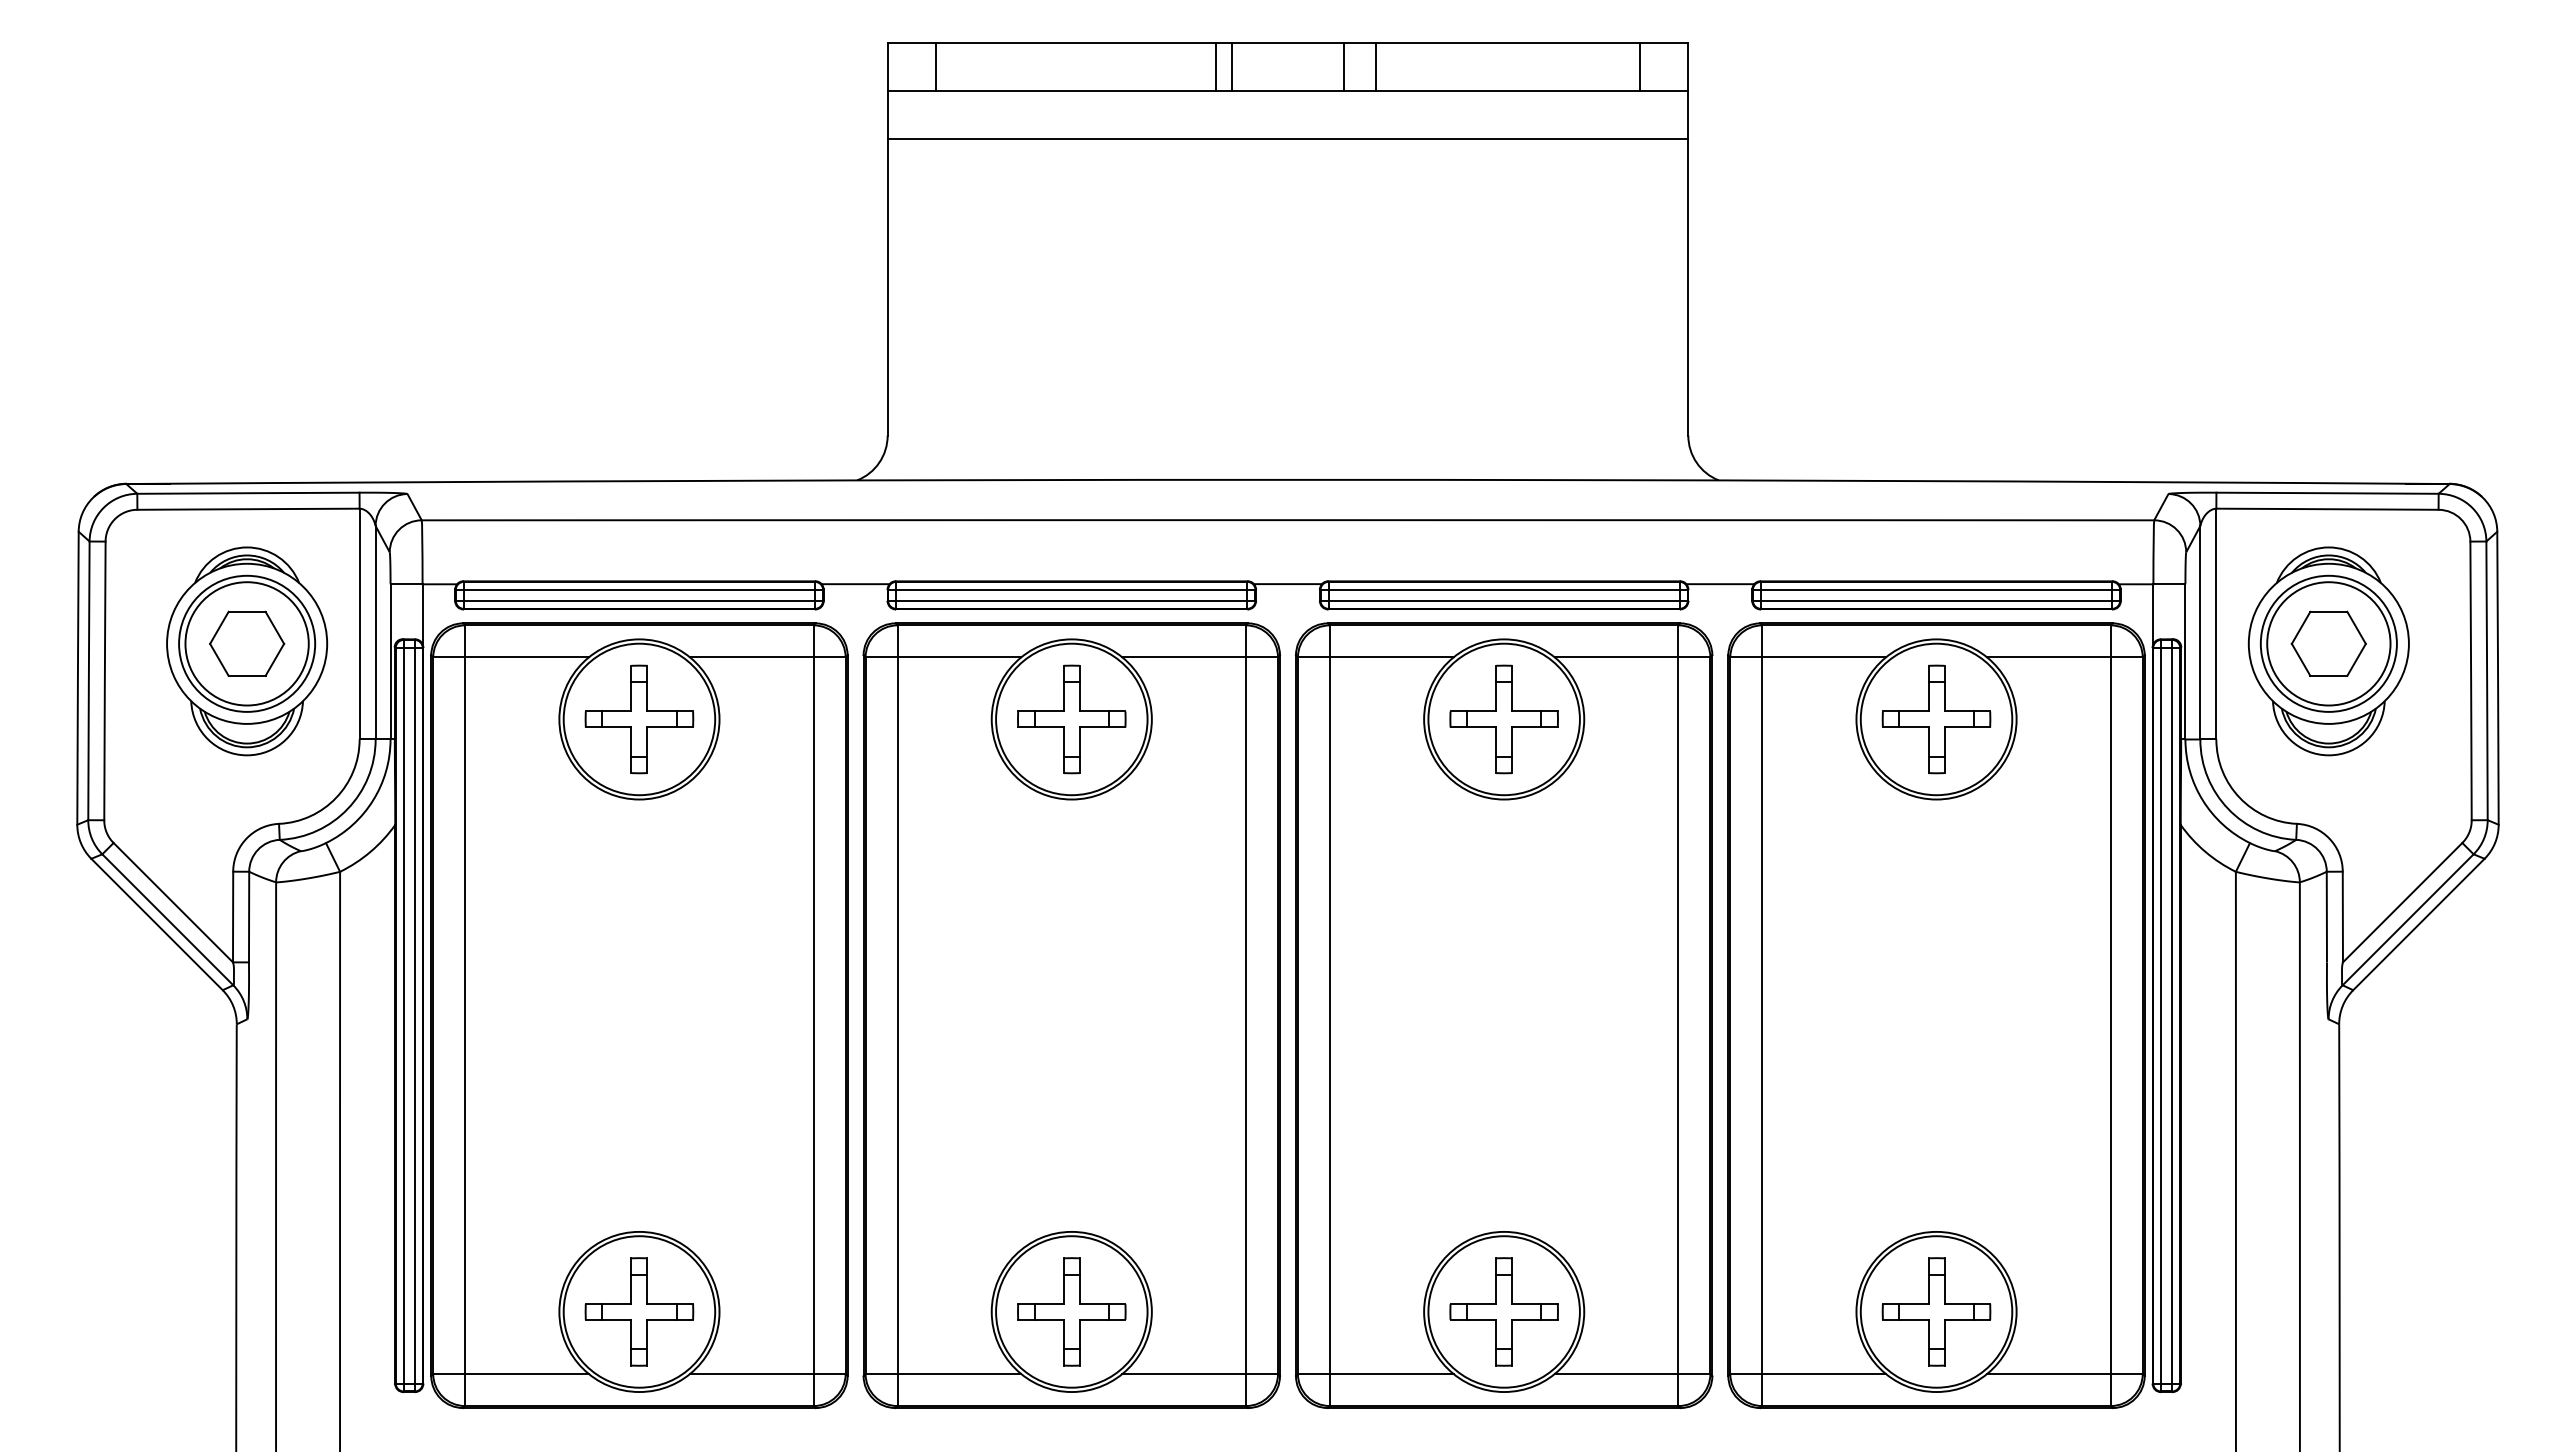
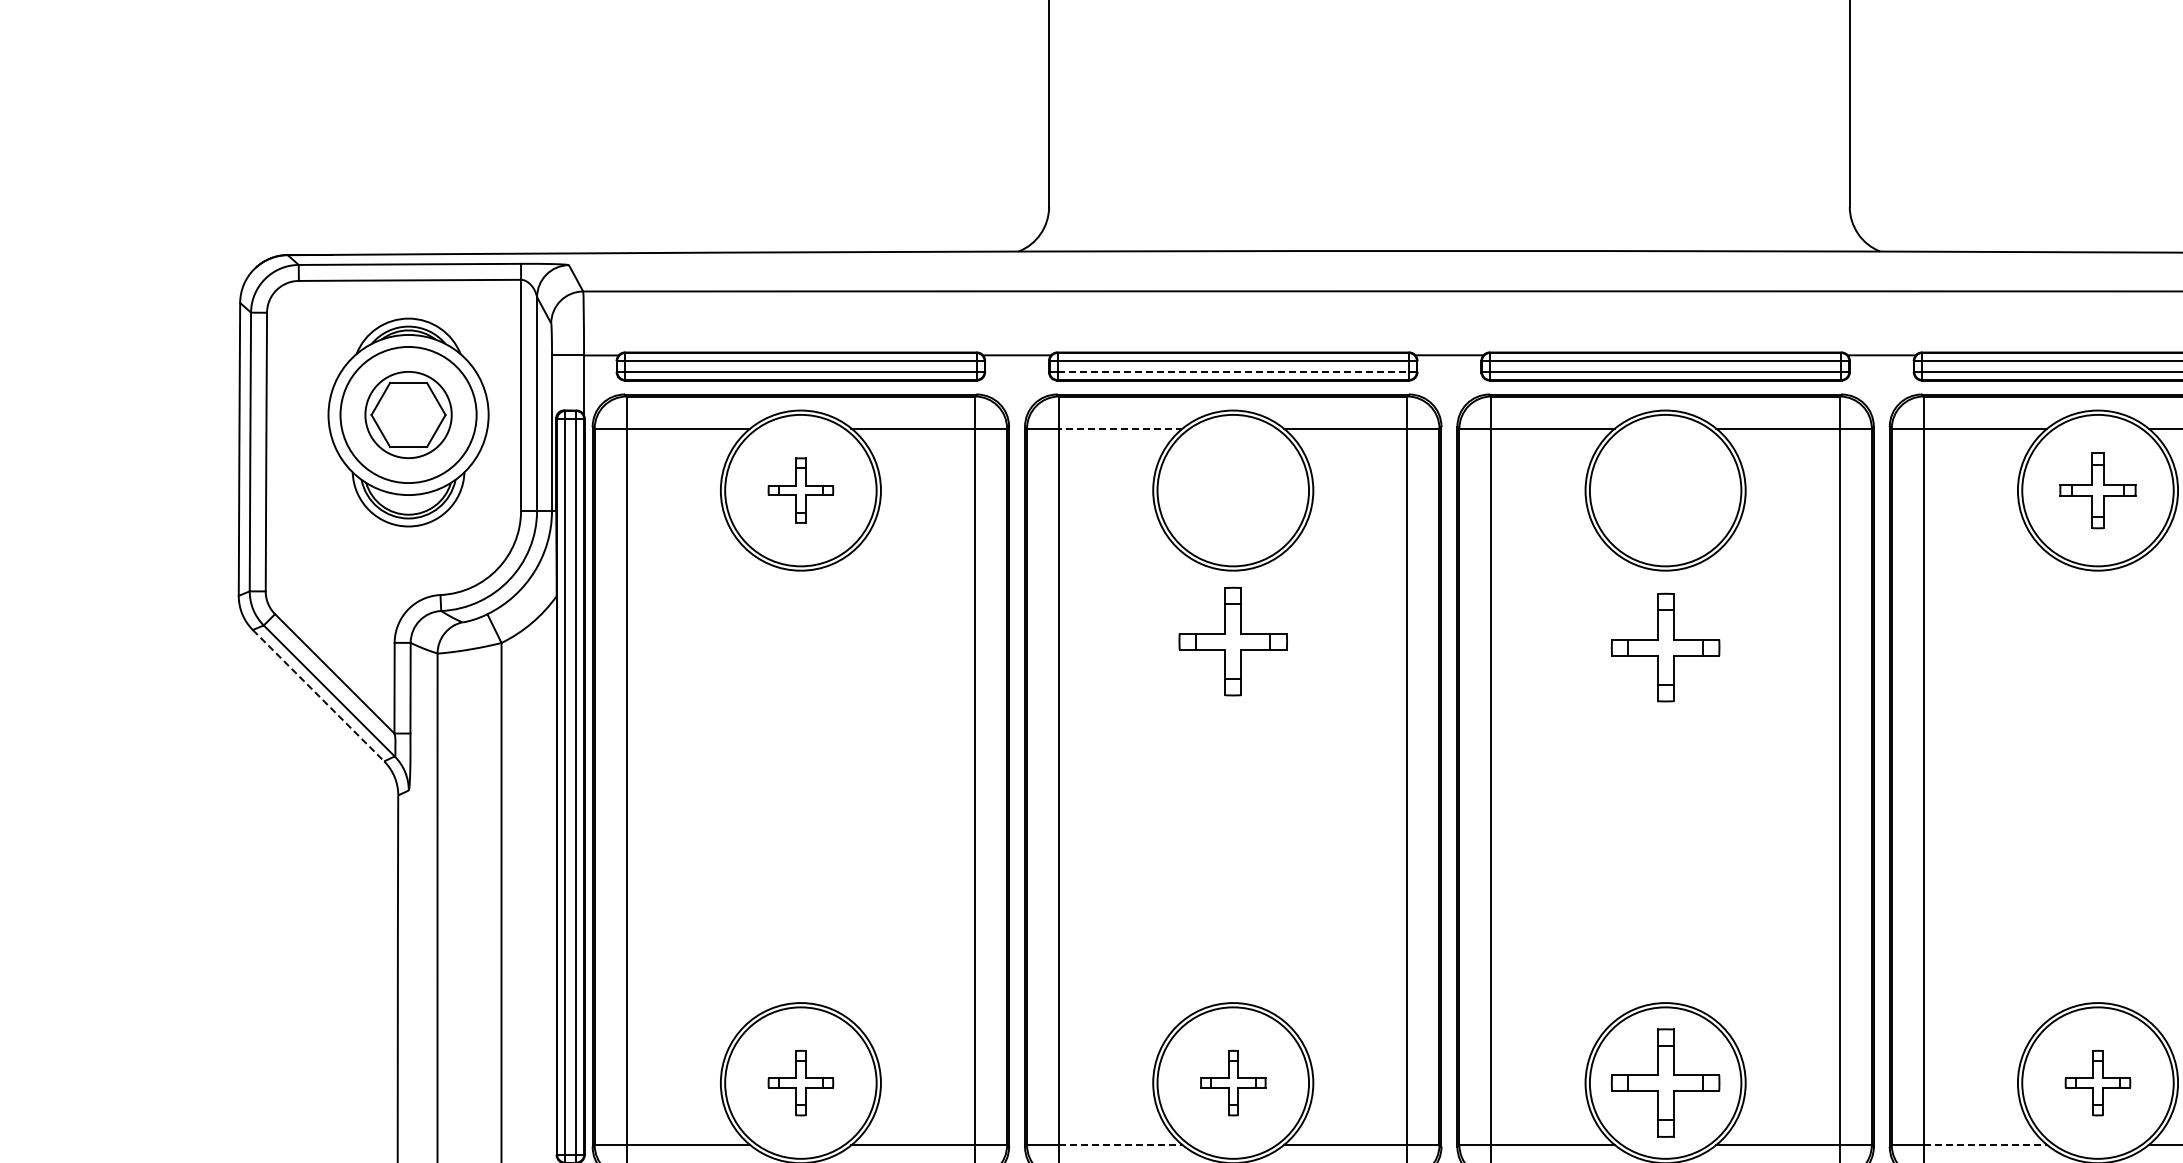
line: (1071, 600) -> (1232, 371), solid -> dashed
circle: (246, 643) -> (407, 414), size x0.7
line: (959, 657) -> (1120, 428), solid -> dashed
part: (639, 719) -> (800, 490), size x0.6
part: (1071, 719) -> (1232, 641), moved
part: (1503, 719) -> (1664, 647), moved
part: (1936, 719) -> (2097, 490), size x0.7
line: (157, 924) -> (318, 695), solid -> dashed
part: (639, 1311) -> (800, 1082), size x0.6
part: (1071, 1311) -> (1232, 1082), size x0.6
part: (1936, 1311) -> (2097, 1082), size x0.6
line: (959, 1374) -> (1120, 1145), solid -> dashed
line: (1824, 1374) -> (1985, 1145), solid -> dashed

